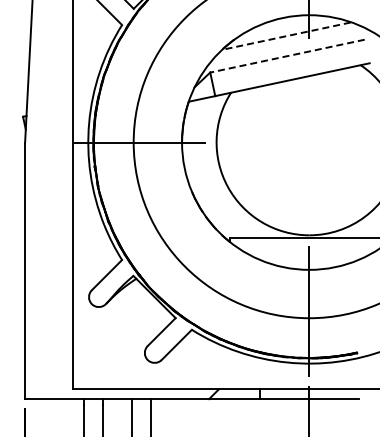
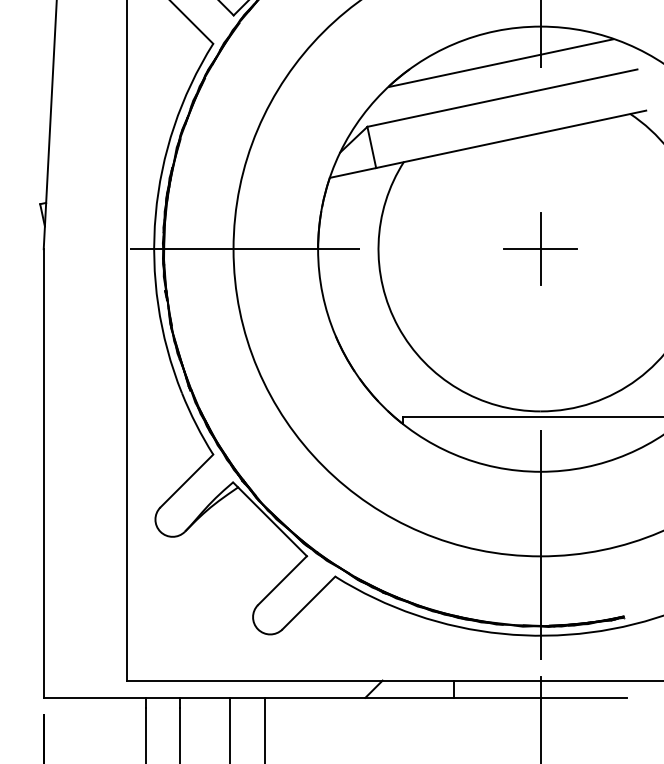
line: (286, 36) -> (500, 63), dashed -> solid
line: (287, 56) -> (502, 98), dashed -> solid
part: (309, 142) -> (540, 249), added

